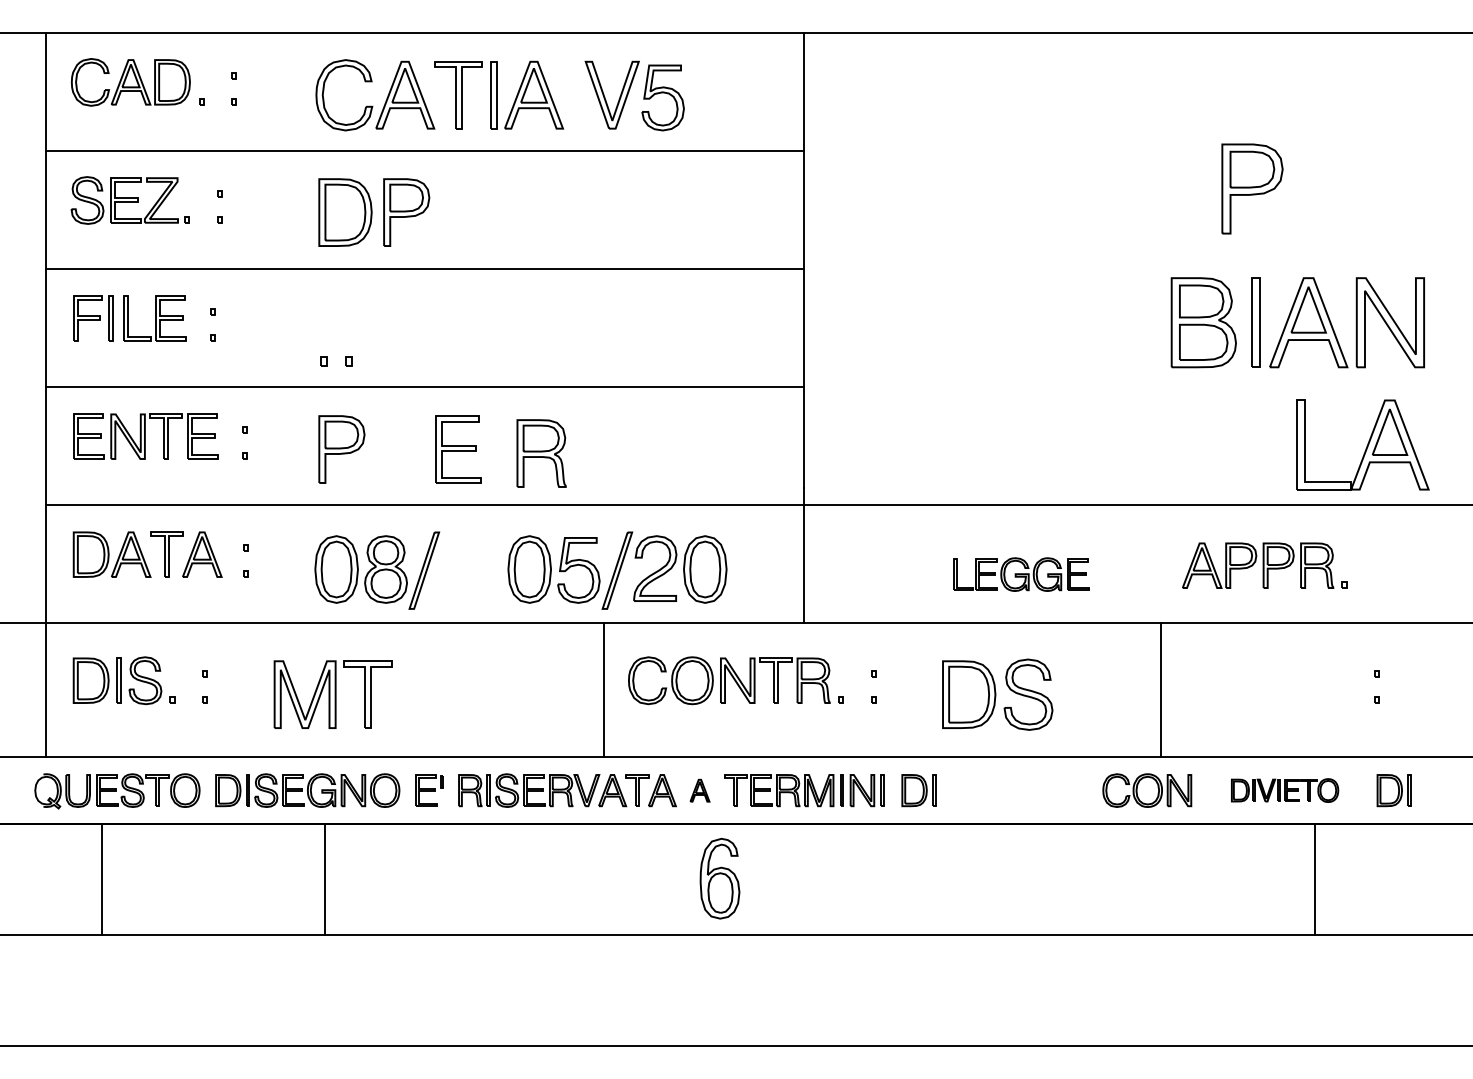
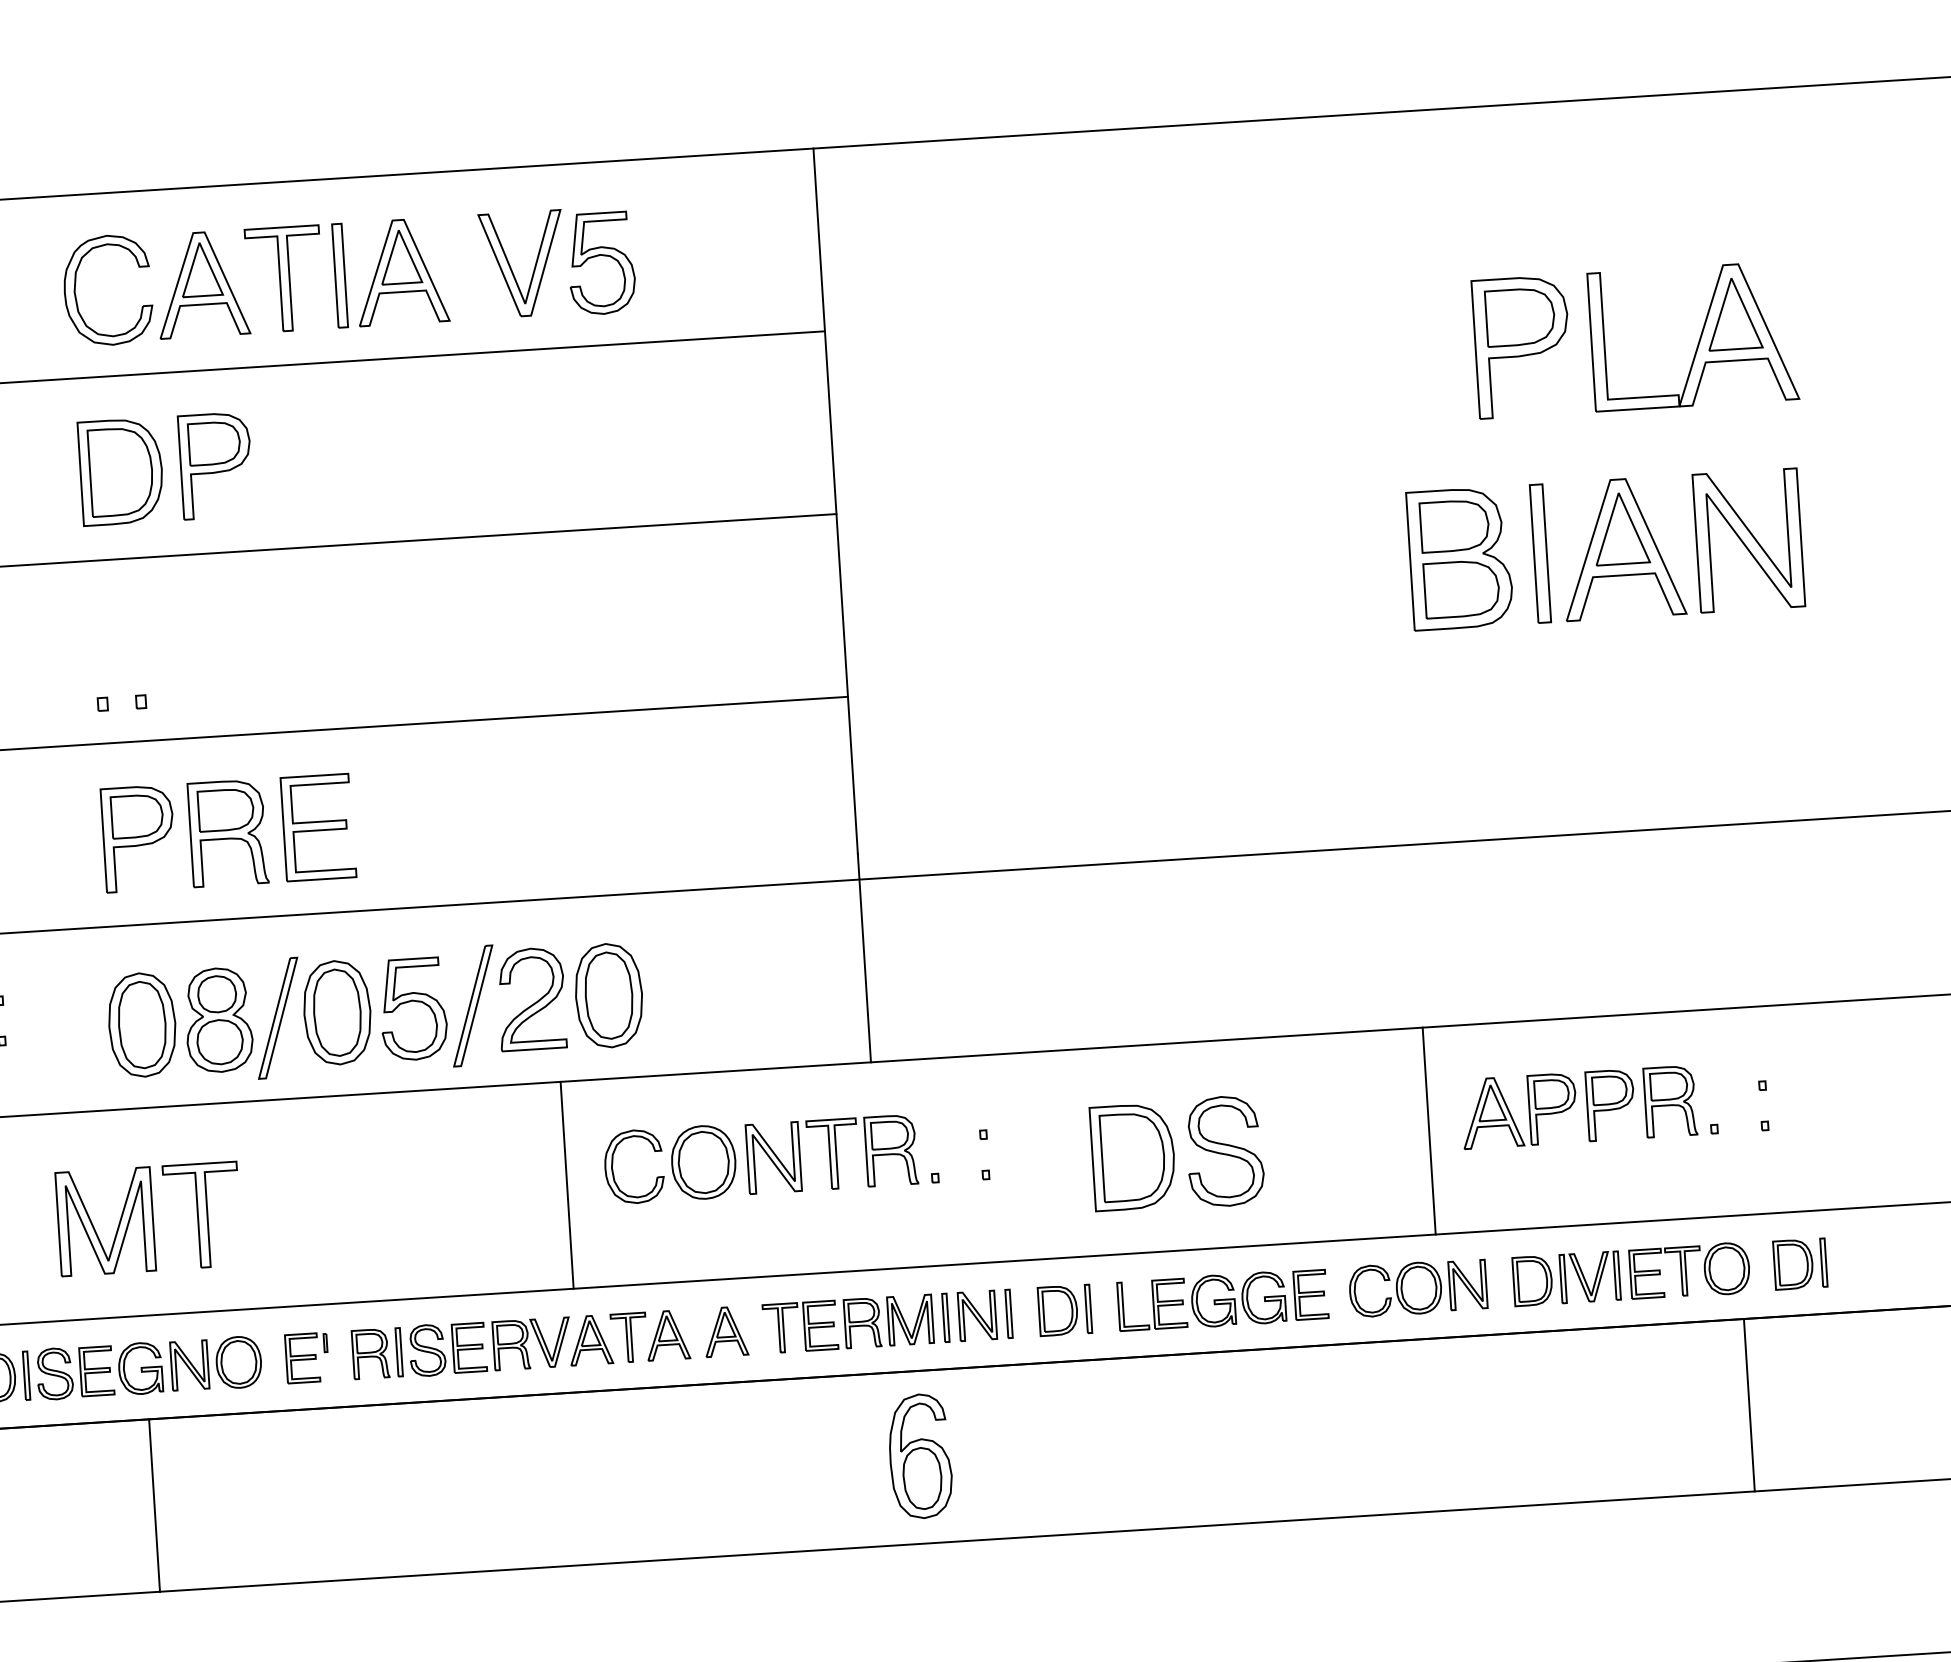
part: (1362, 444) -> (1692, 335), moved
part: (541, 453) -> (227, 833), moved
part: (1264, 565) -> (1588, 1106), moved
part: (617, 570) -> (473, 1005), moved
part: (1021, 574) -> (1223, 1300), moved
part: (699, 790) -> (725, 1331), size x1.43
part: (1284, 790) -> (1630, 1274), size x1.43
part: (719, 878) -> (919, 1456), moved
line: (1314, 879) -> (1749, 1405), moved

